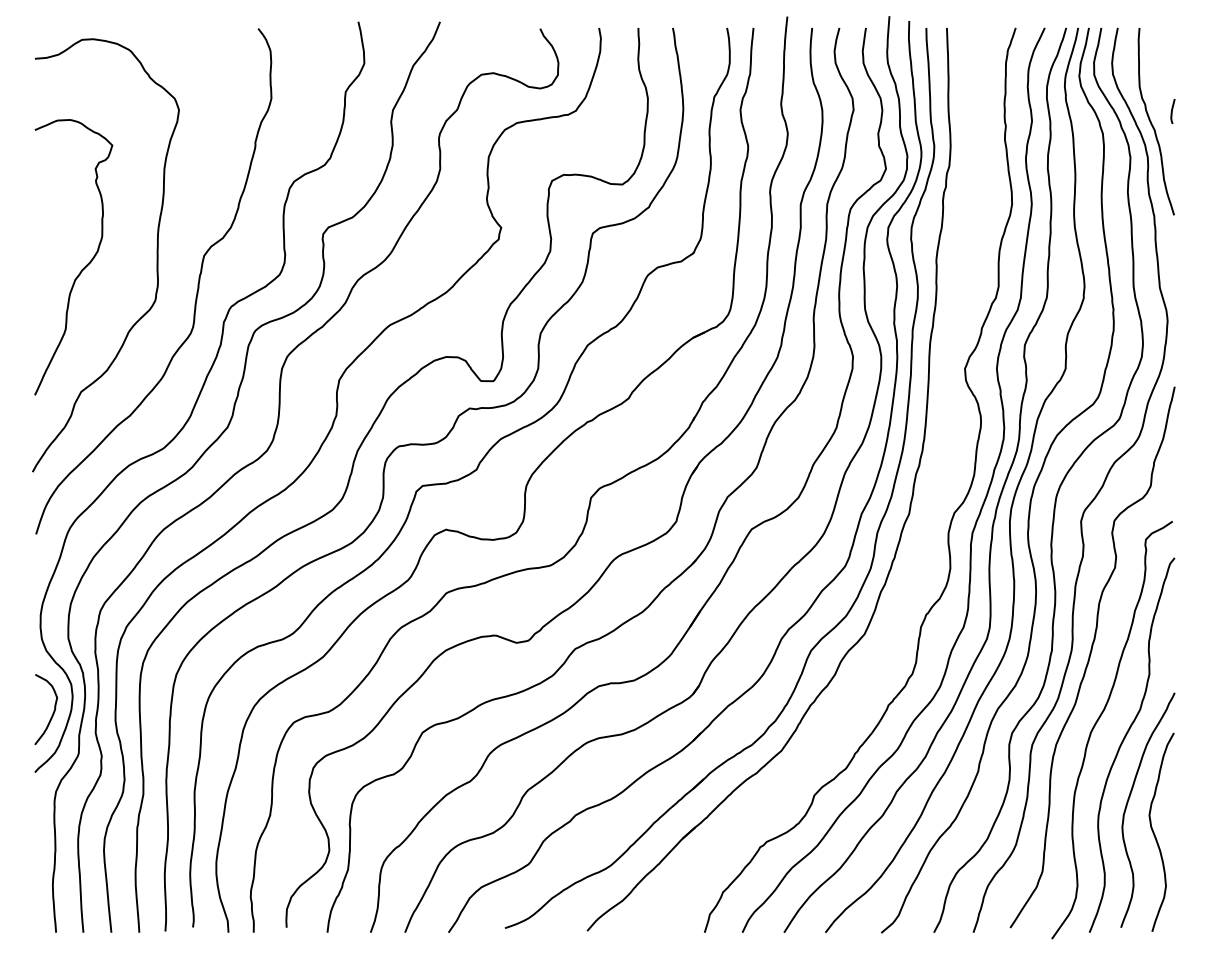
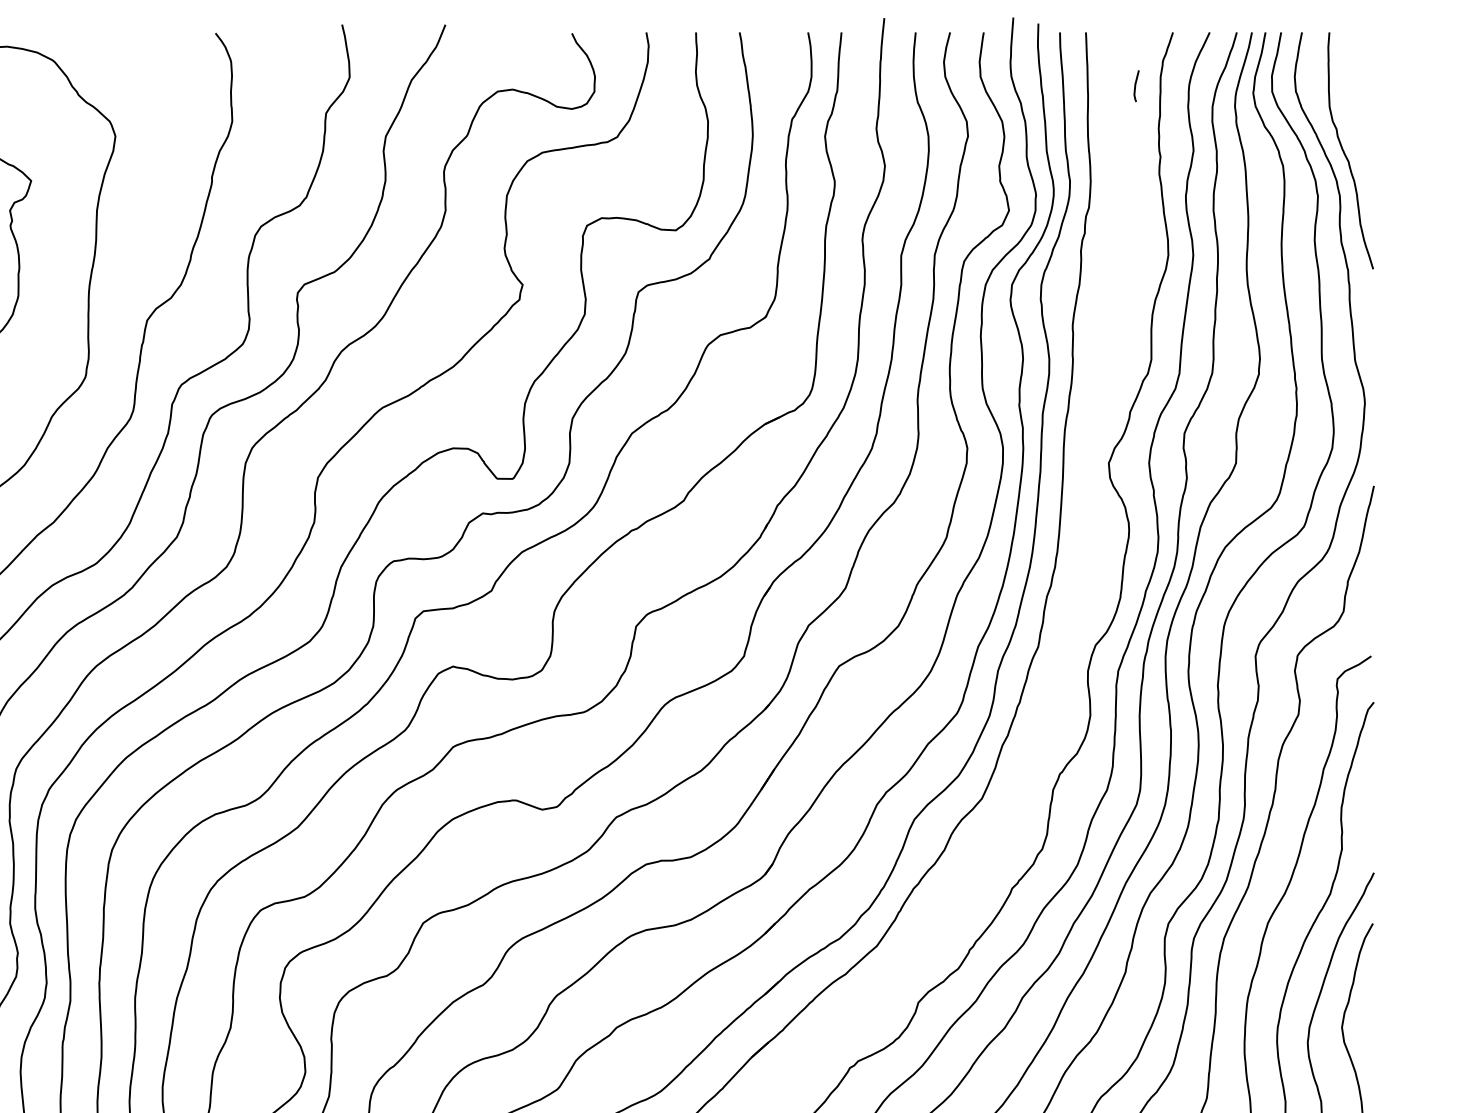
line: (1172, 110) -> (1136, 84), moved

